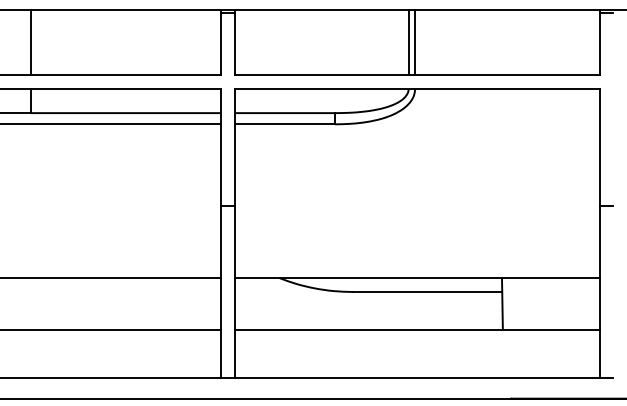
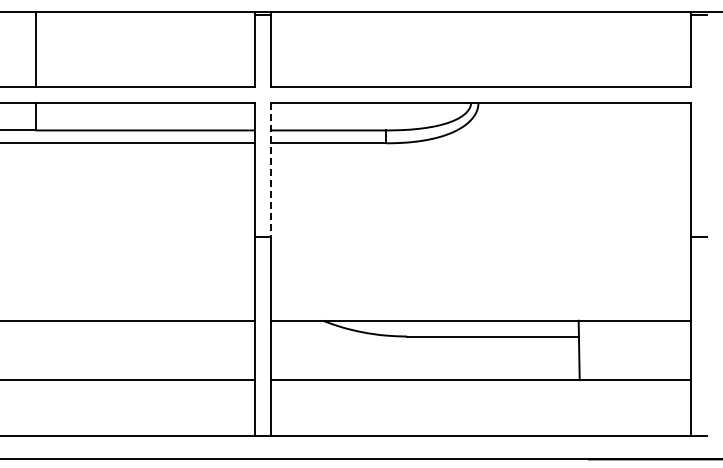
line: (408, 42) -> (471, 48), removed
line: (415, 42) -> (478, 48), removed
line: (234, 147) -> (270, 170), solid -> dashed

